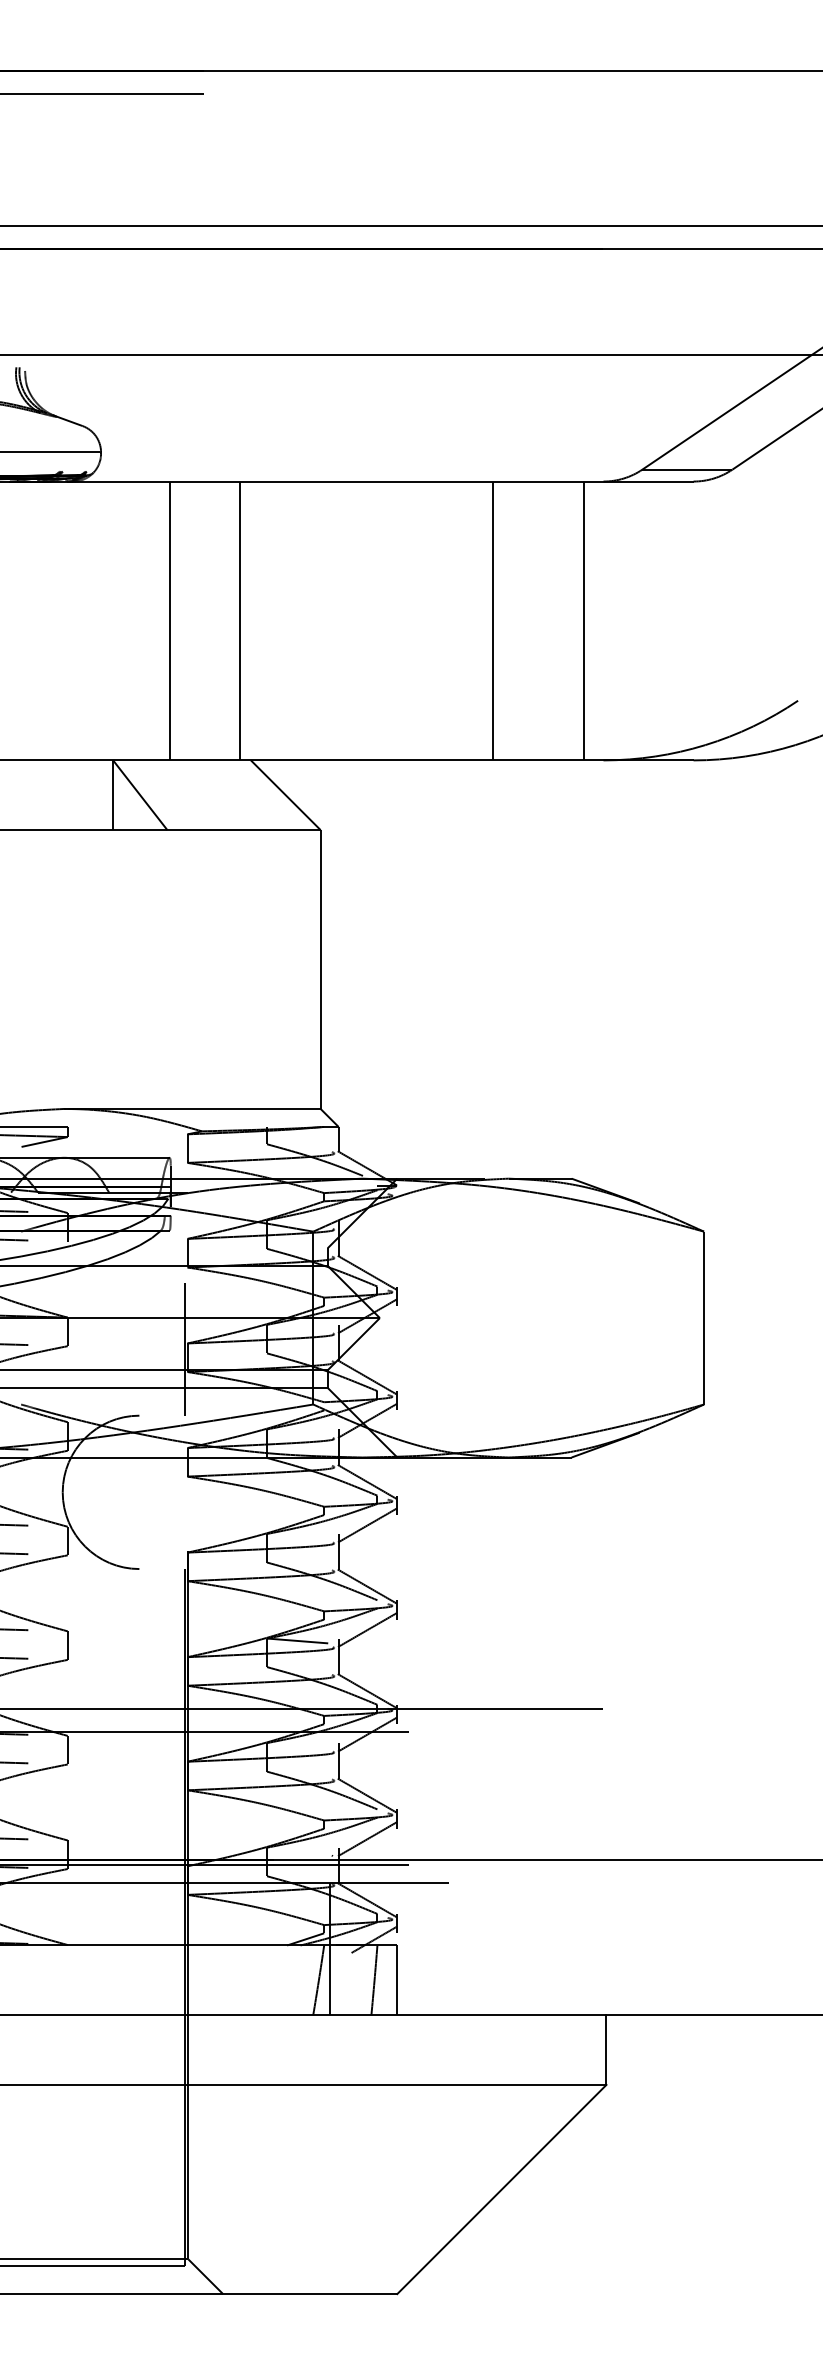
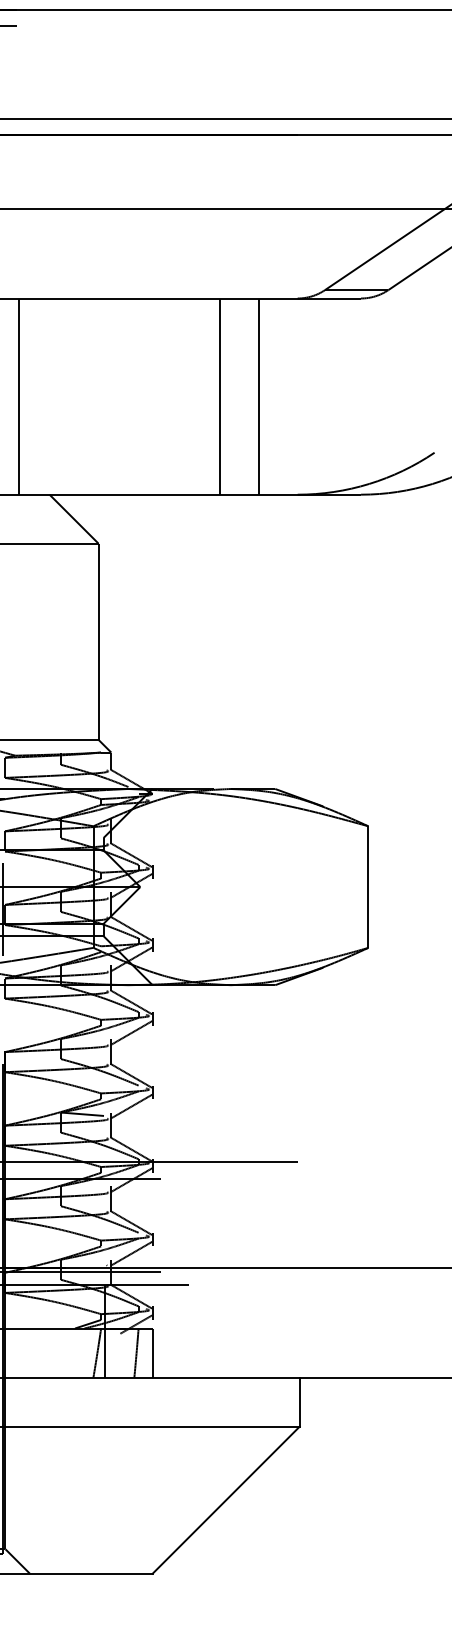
line: (239, 620) -> (18, 396), moved
line: (583, 620) -> (258, 396), moved

